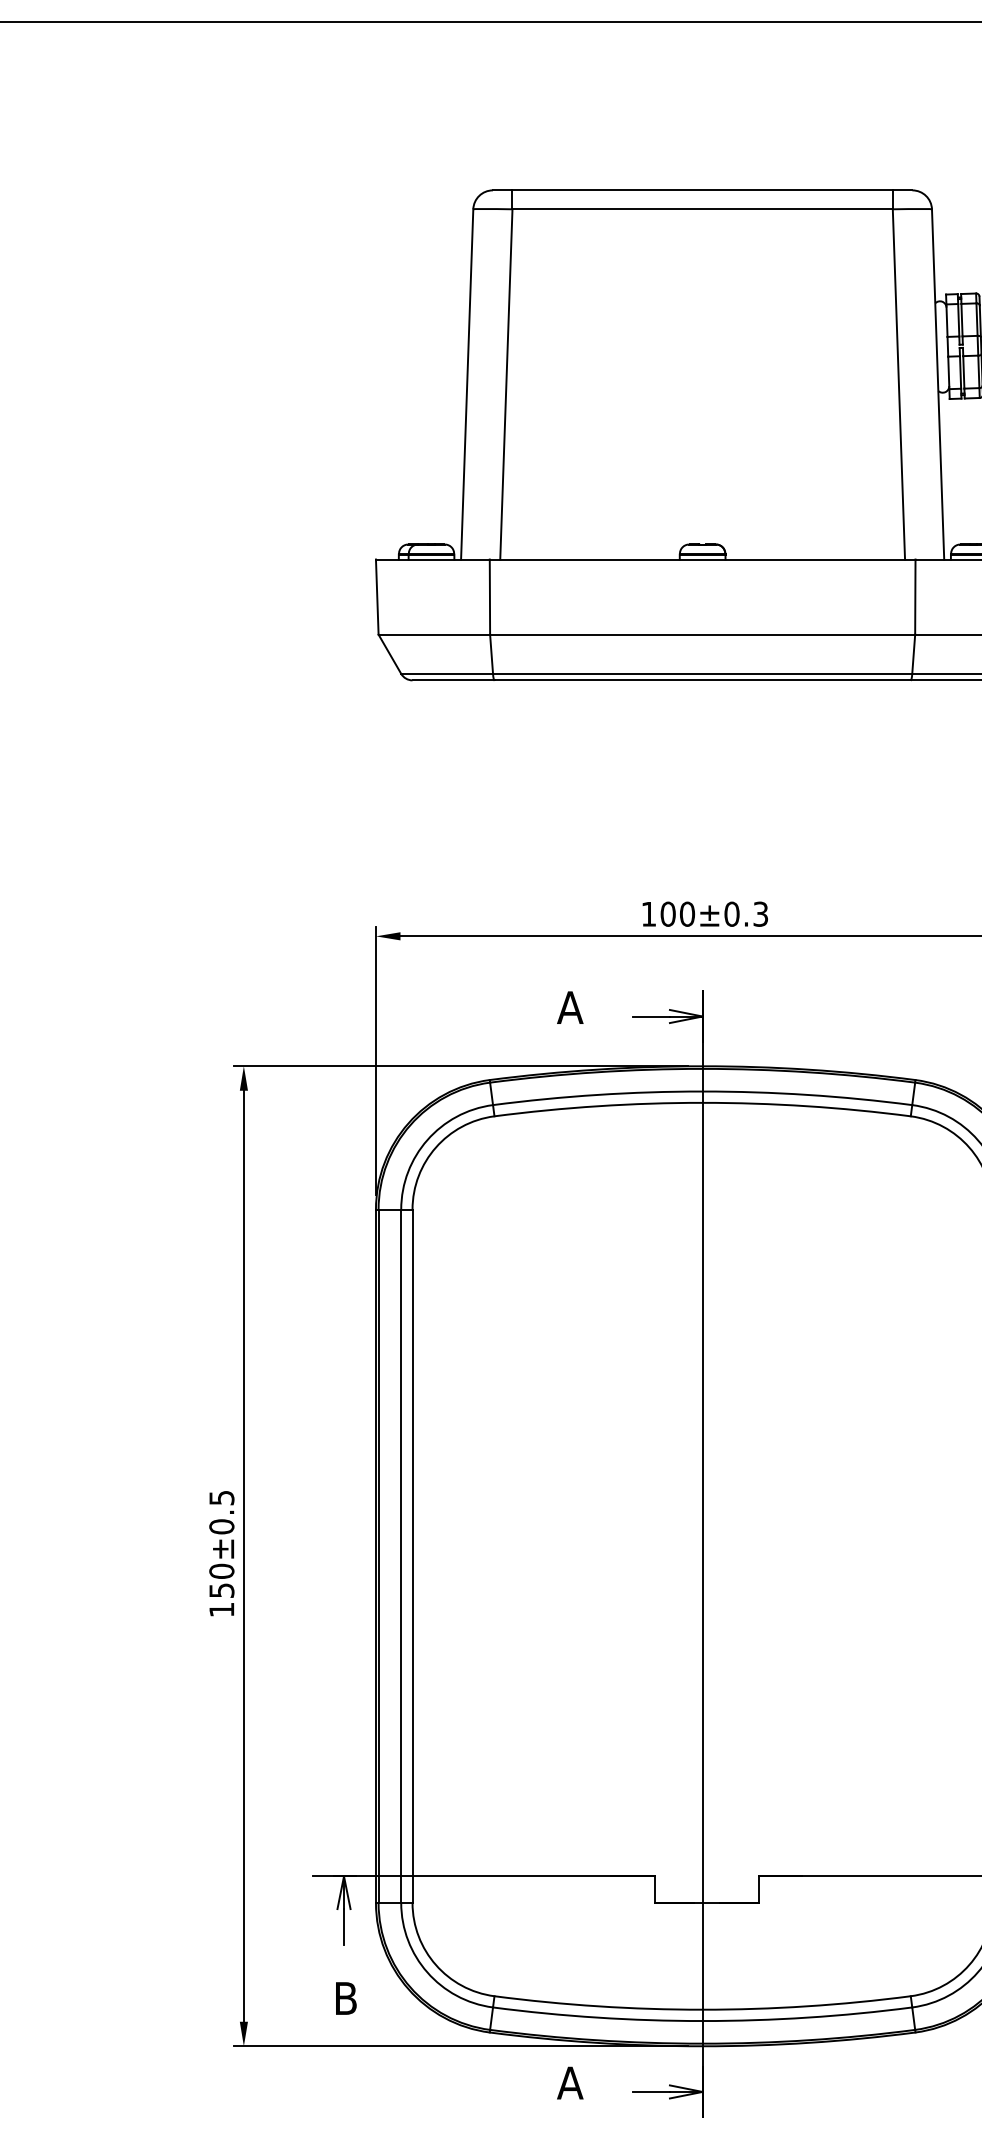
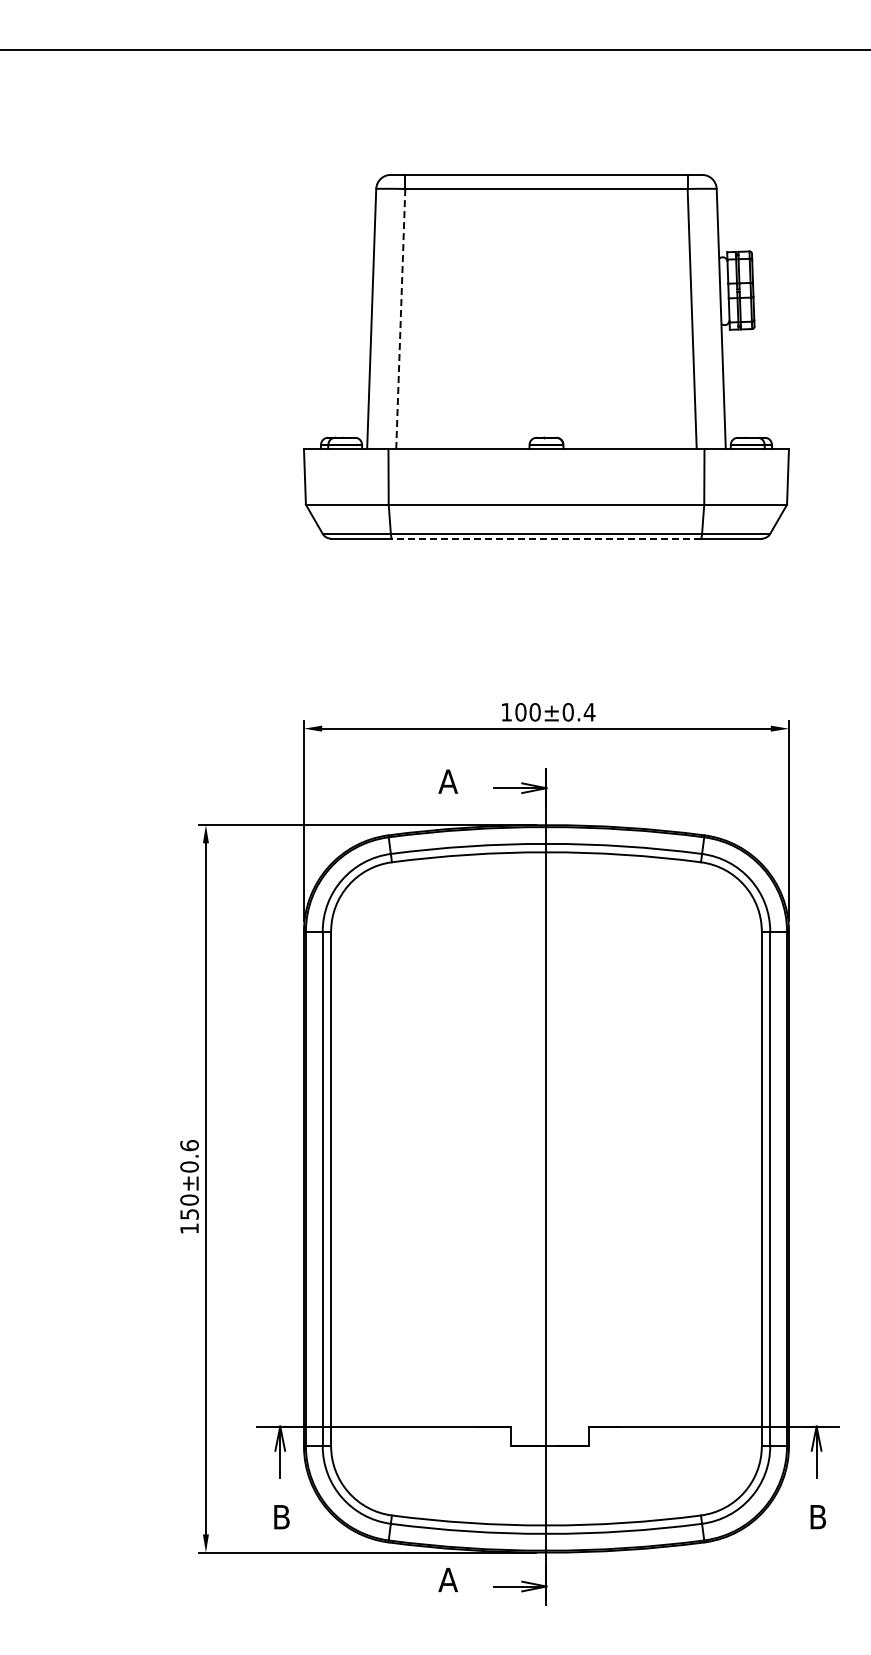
line: (505, 383) -> (400, 318), solid -> dashed
line: (702, 680) -> (546, 538), solid -> dashed
text: (760, 914) -> (589, 712), 100±0.3 -> 100±0.4
text: (221, 1497) -> (189, 1145), 150±0.5 -> 150±0.6

